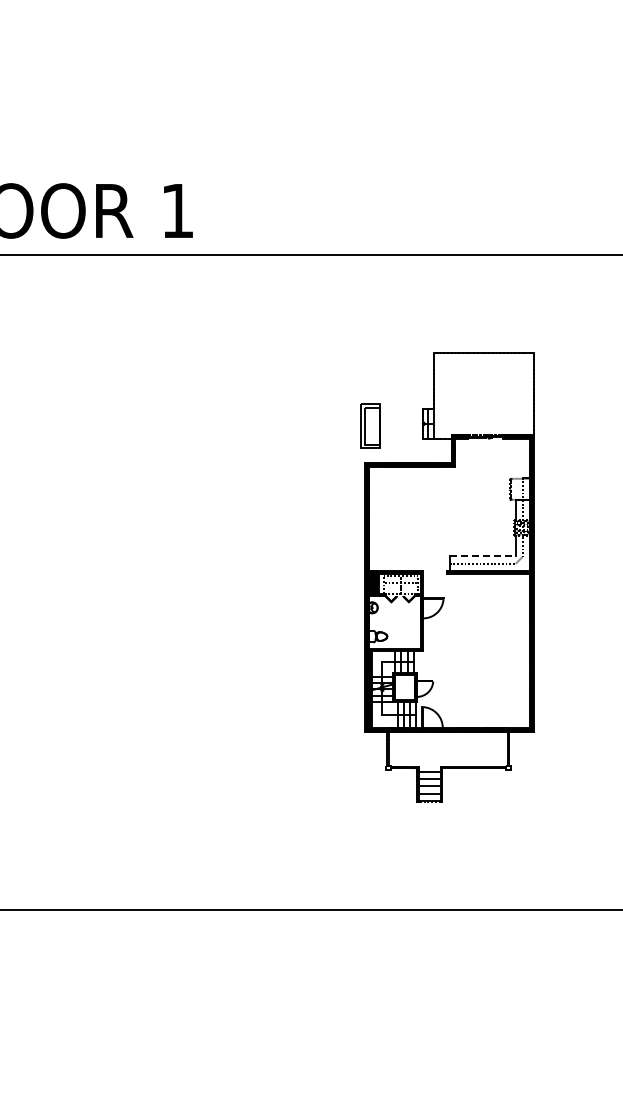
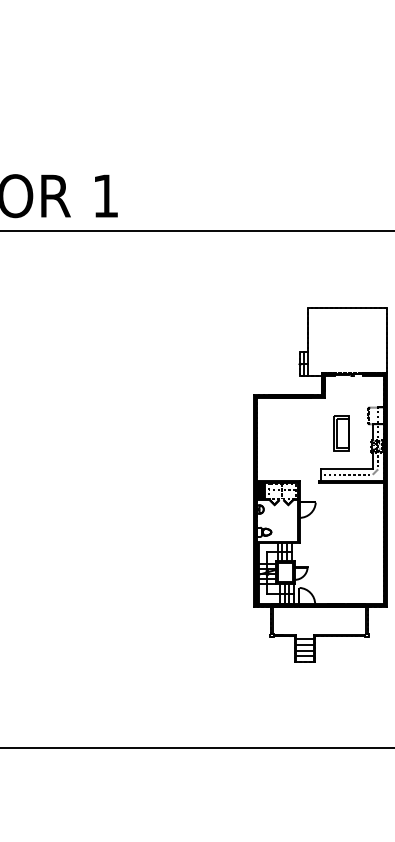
part: (370, 425) -> (341, 432), moved
line: (483, 556) -> (347, 468), dashed -> solid

